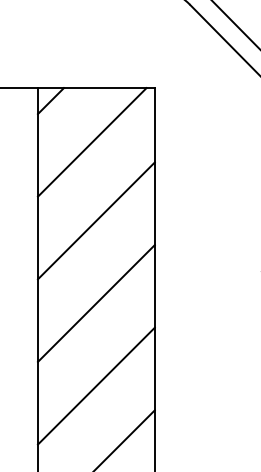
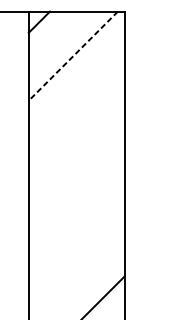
line: (92, 142) -> (73, 56), solid -> dashed
line: (95, 220) -> (75, 120), removed
line: (95, 303) -> (75, 188), removed
line: (95, 385) -> (75, 255), removed

